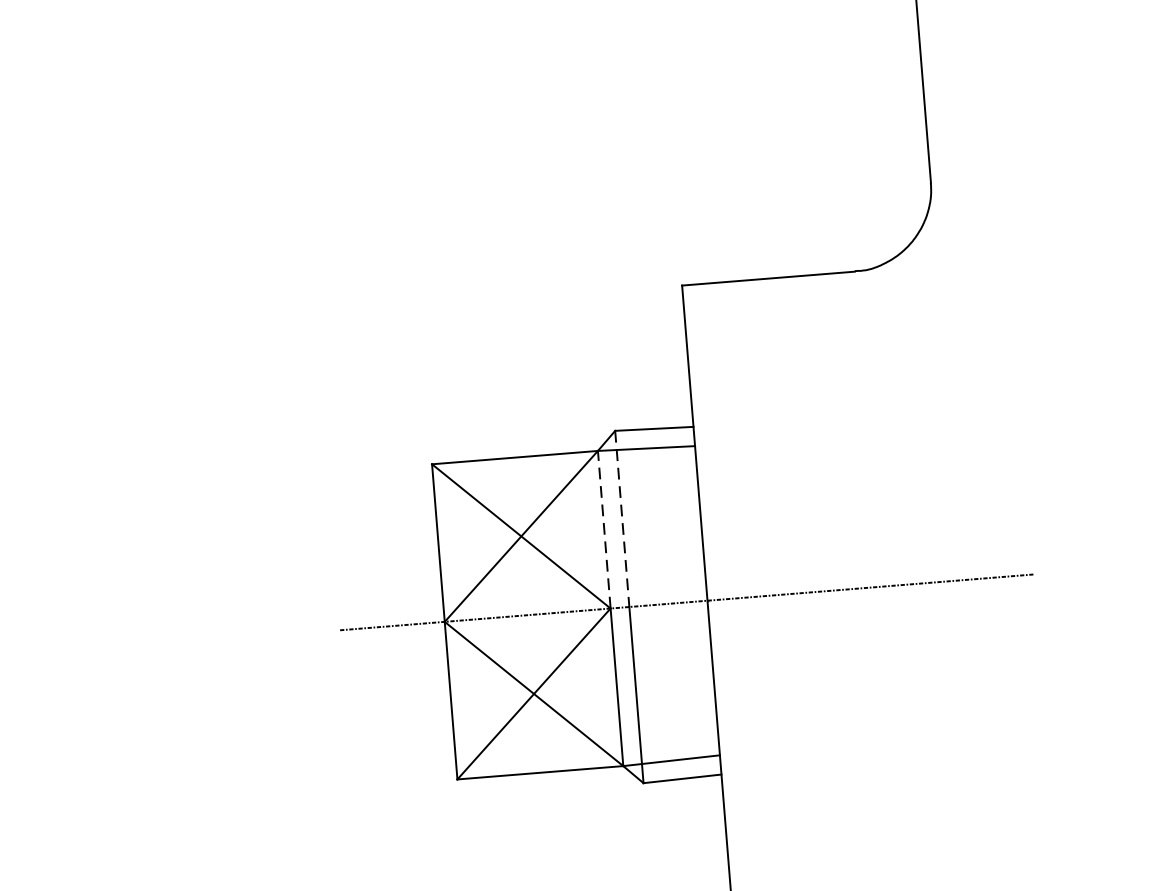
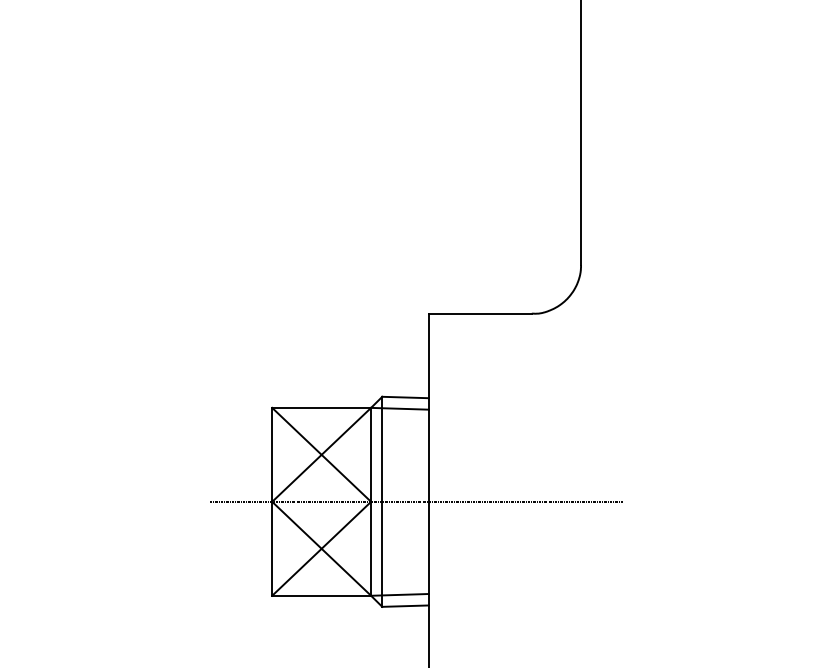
line: (622, 519) -> (382, 449), dashed -> solid
line: (604, 529) -> (371, 454), dashed -> solid

